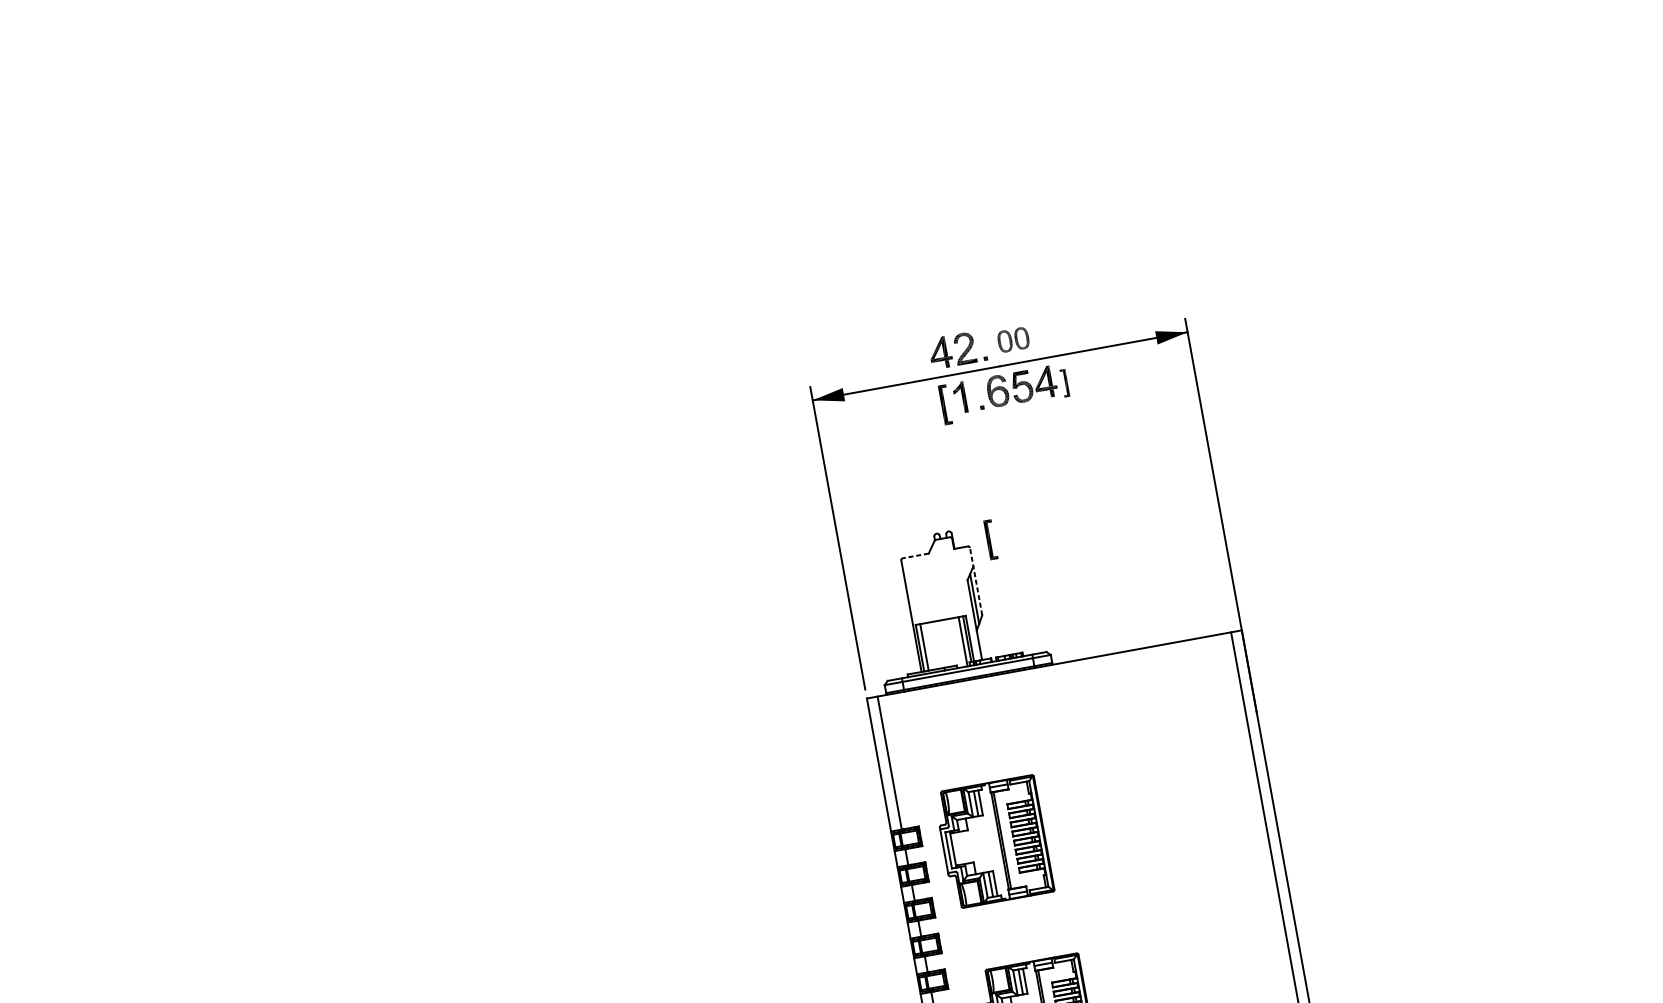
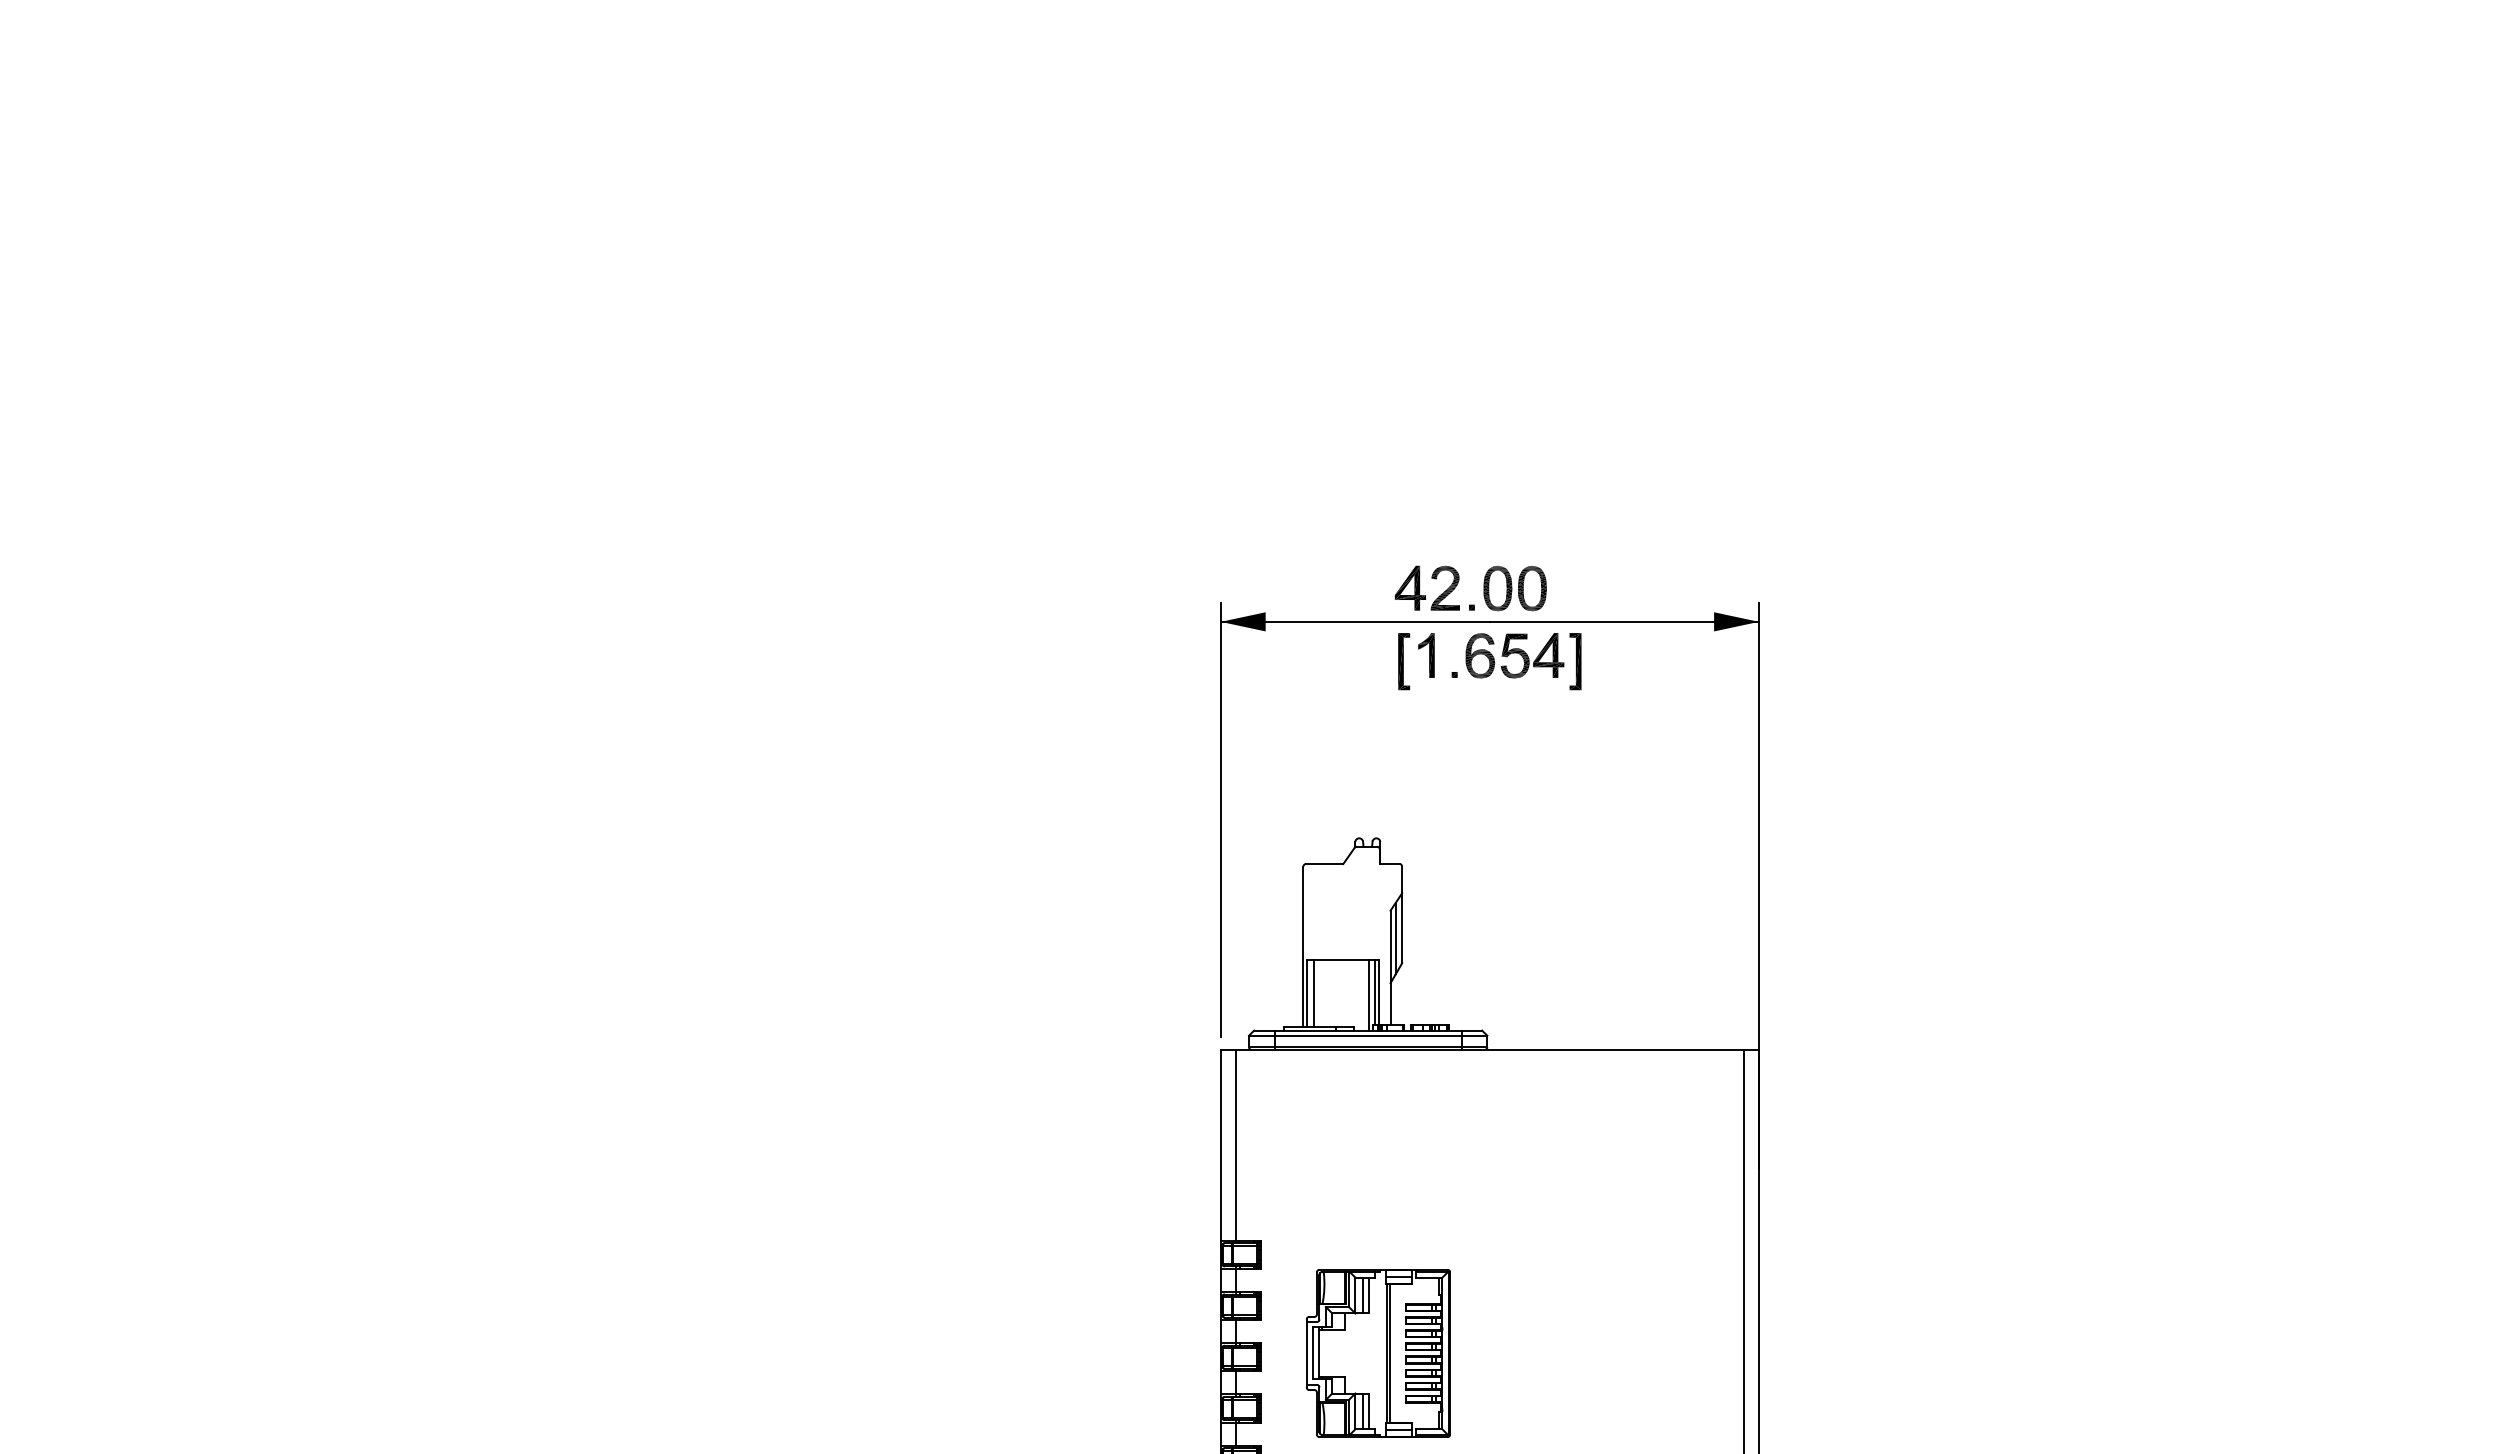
part: (1013, 339) -> (1514, 588), size x1.43
part: (1064, 383) -> (1575, 661), size x1.43
part: (991, 539) -> (1433, 860), removed
line: (915, 556) -> (1324, 864), dashed -> solid
line: (976, 581) -> (1402, 914), dashed -> solid
part: (993, 842) -> (1377, 1353), moved

